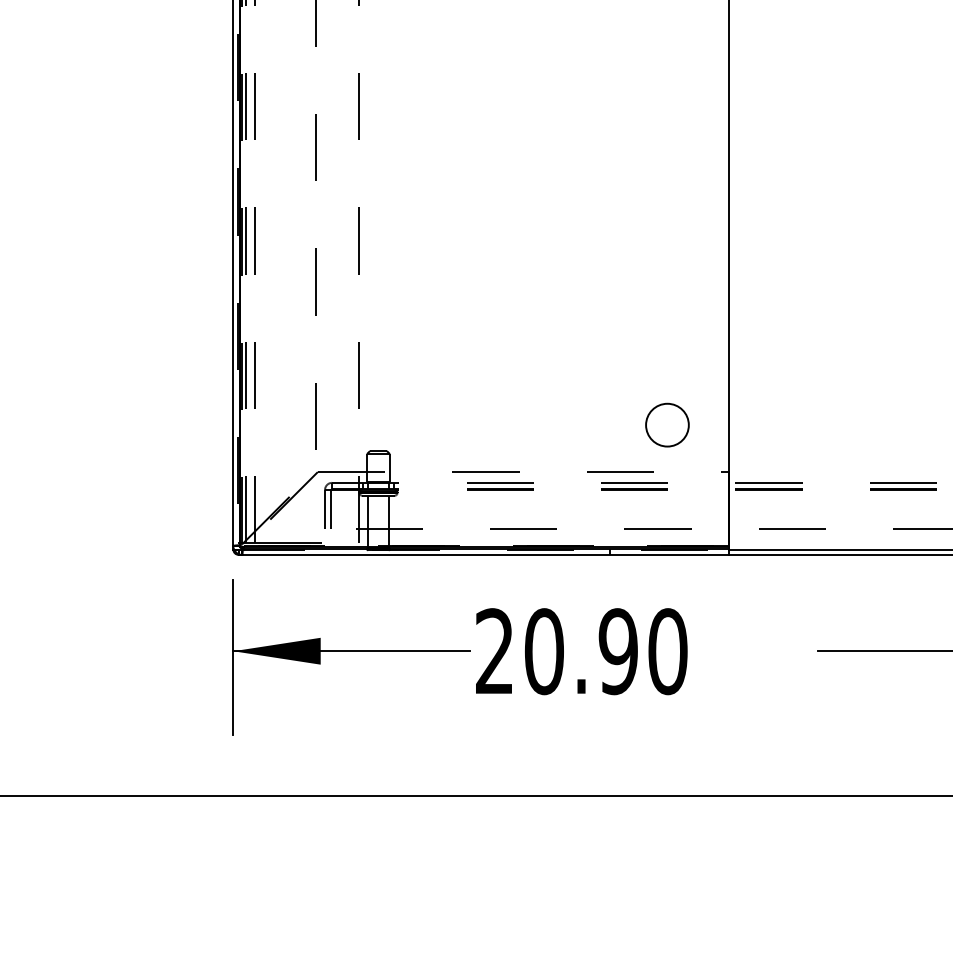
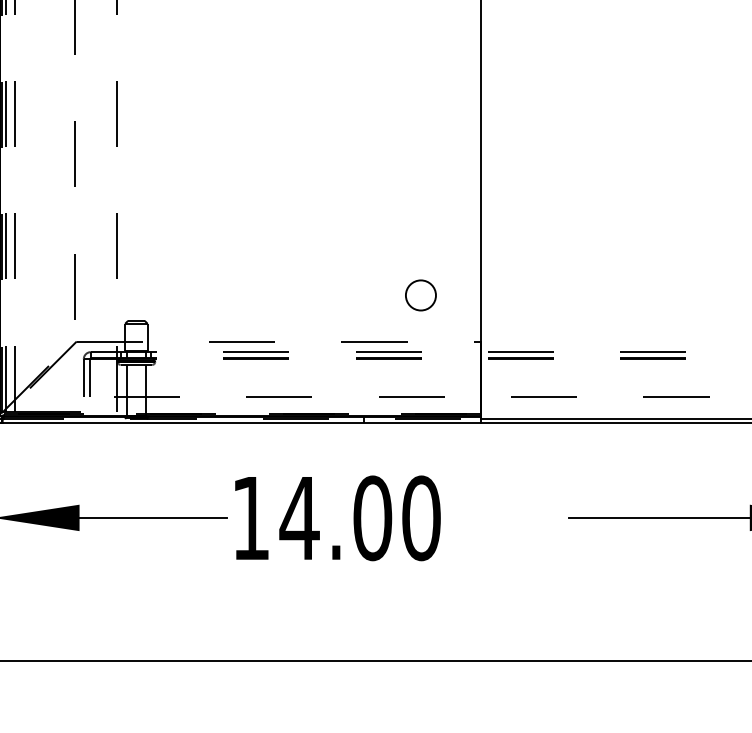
circle: (667, 425) -> (420, 295), size x0.71
text: (557, 651) -> (312, 518), 20.90 -> 14.00

